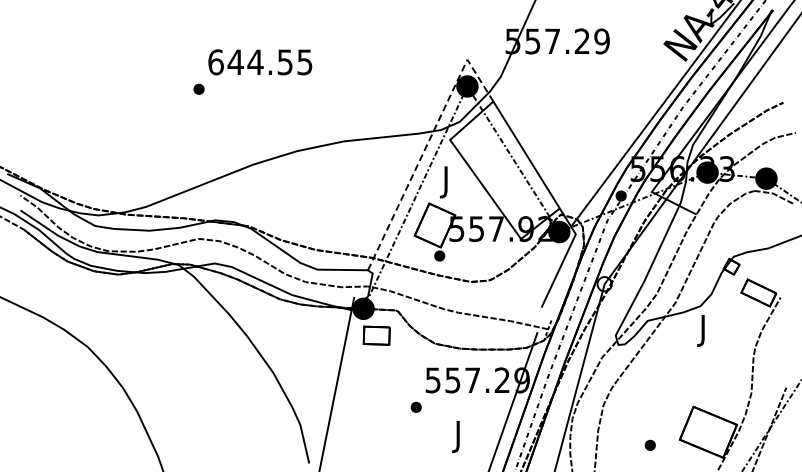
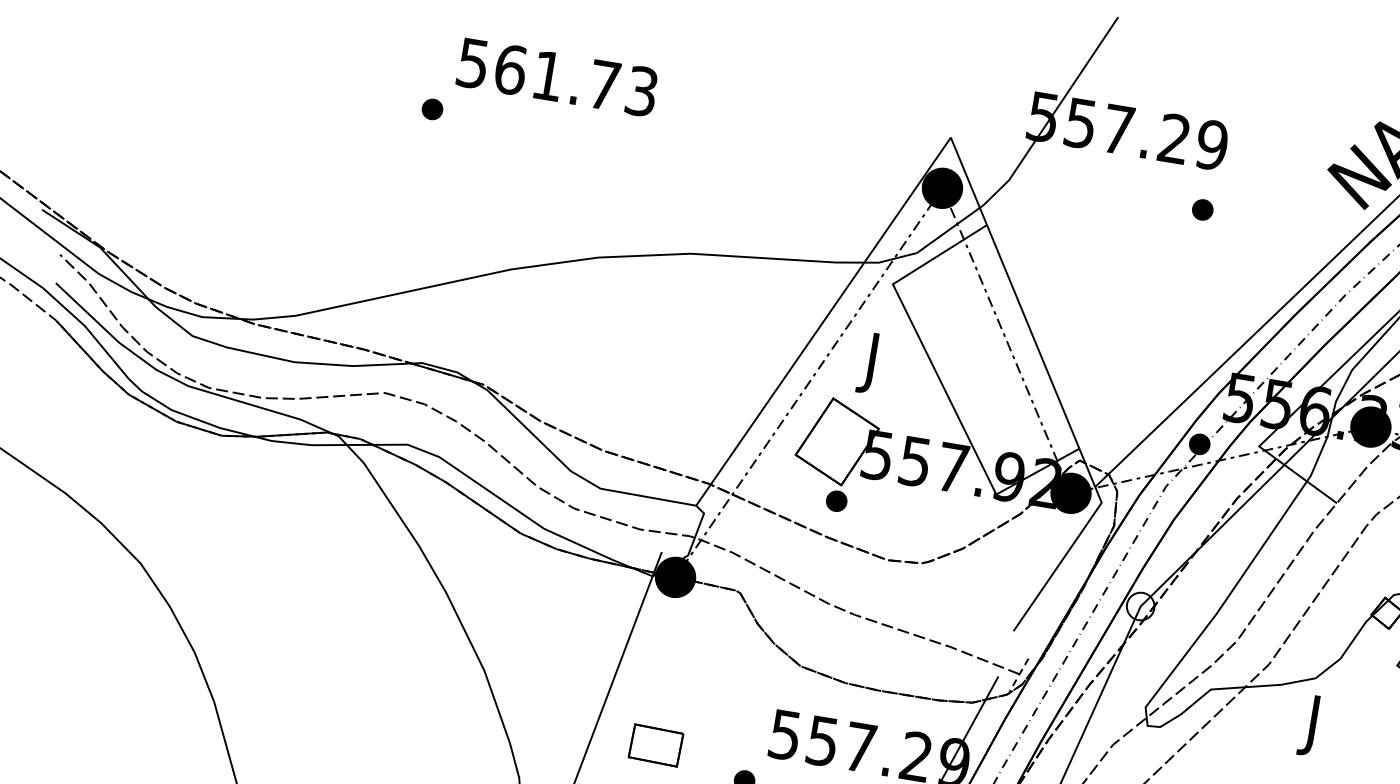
text: (260, 62) -> (557, 77), 644.55 -> 561.73
part: (602, 75) -> (1202, 209), added
line: (428, 141) -> (851, 280), dashed -> solid
part: (376, 335) -> (655, 745), moved

